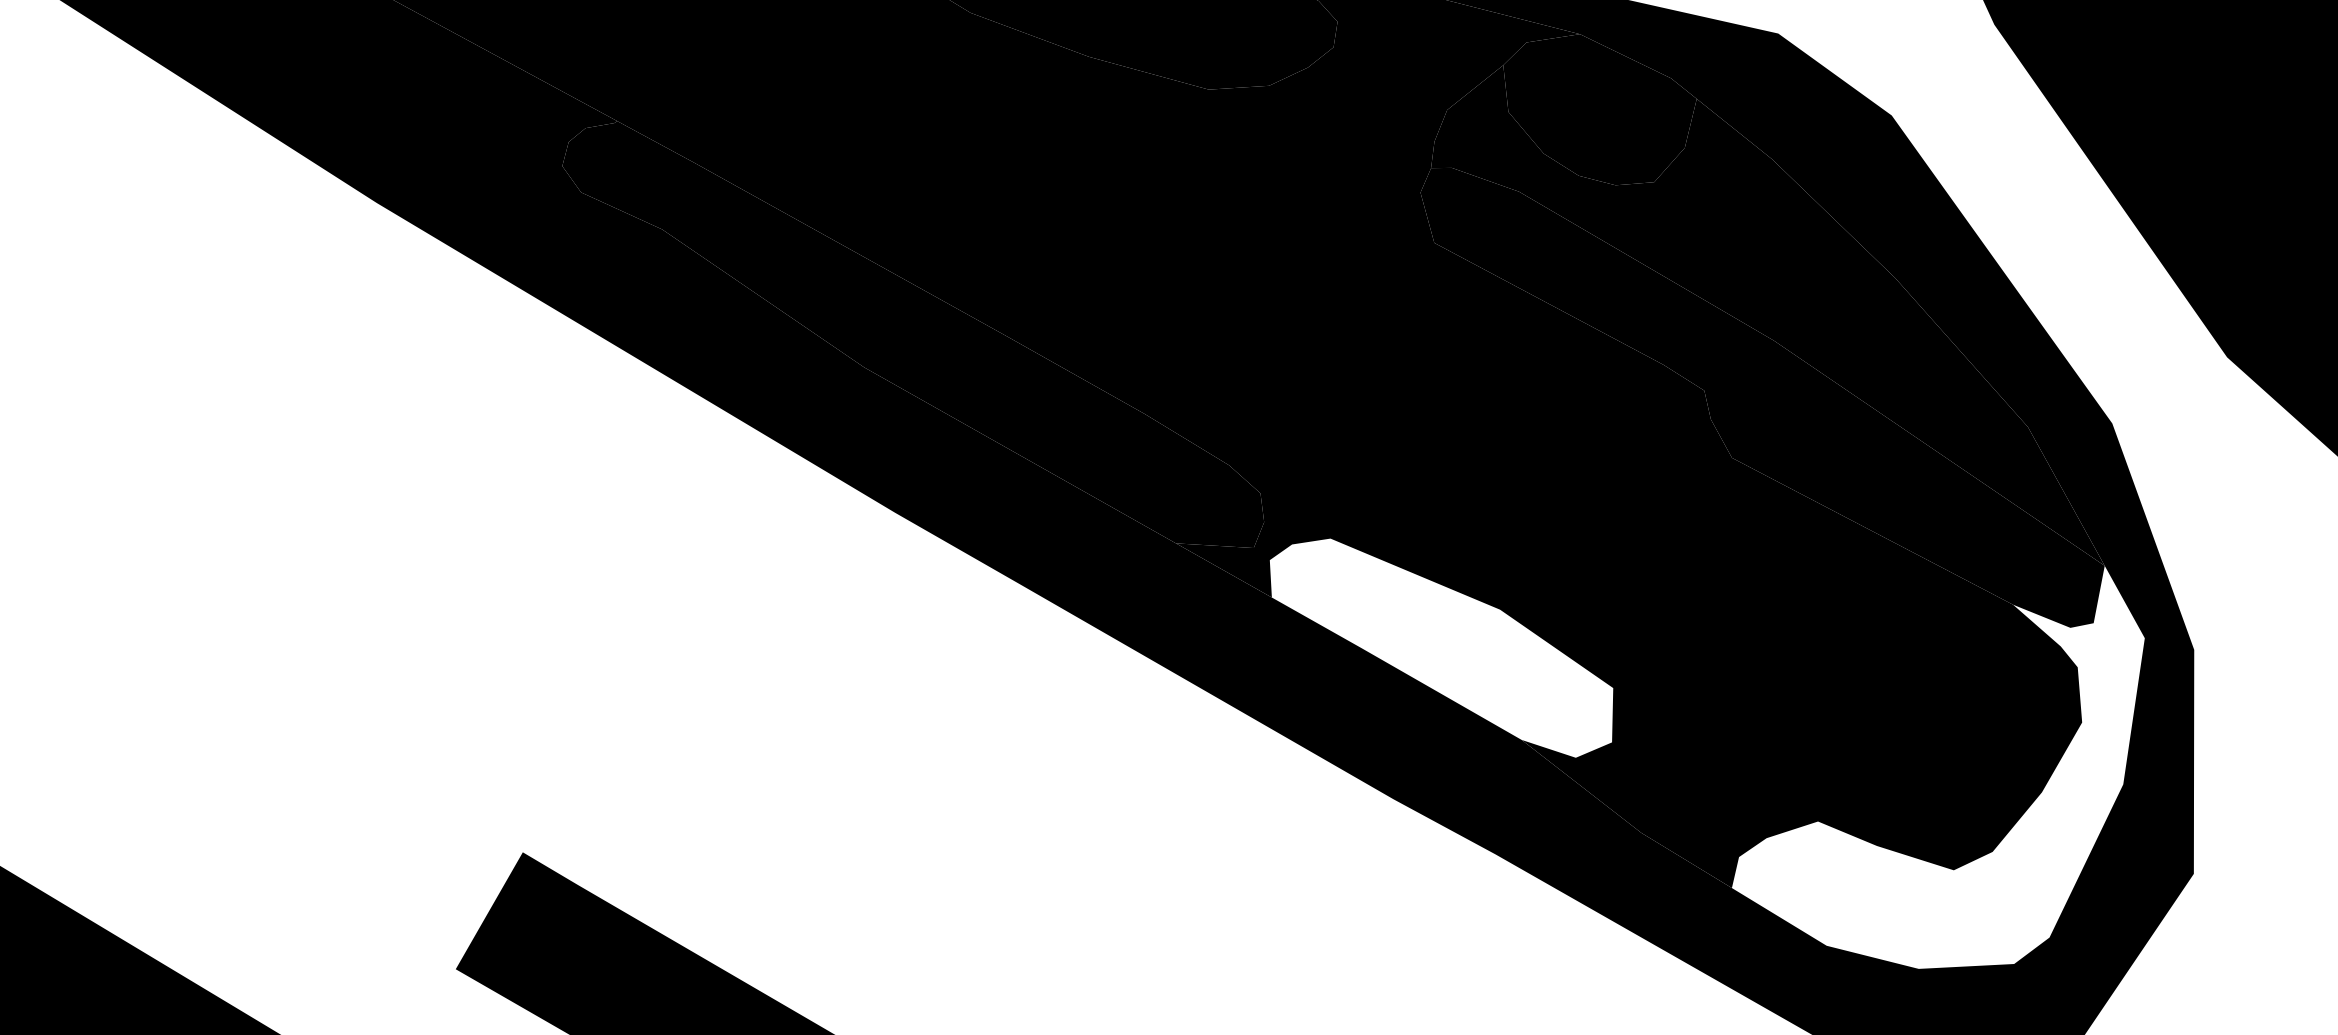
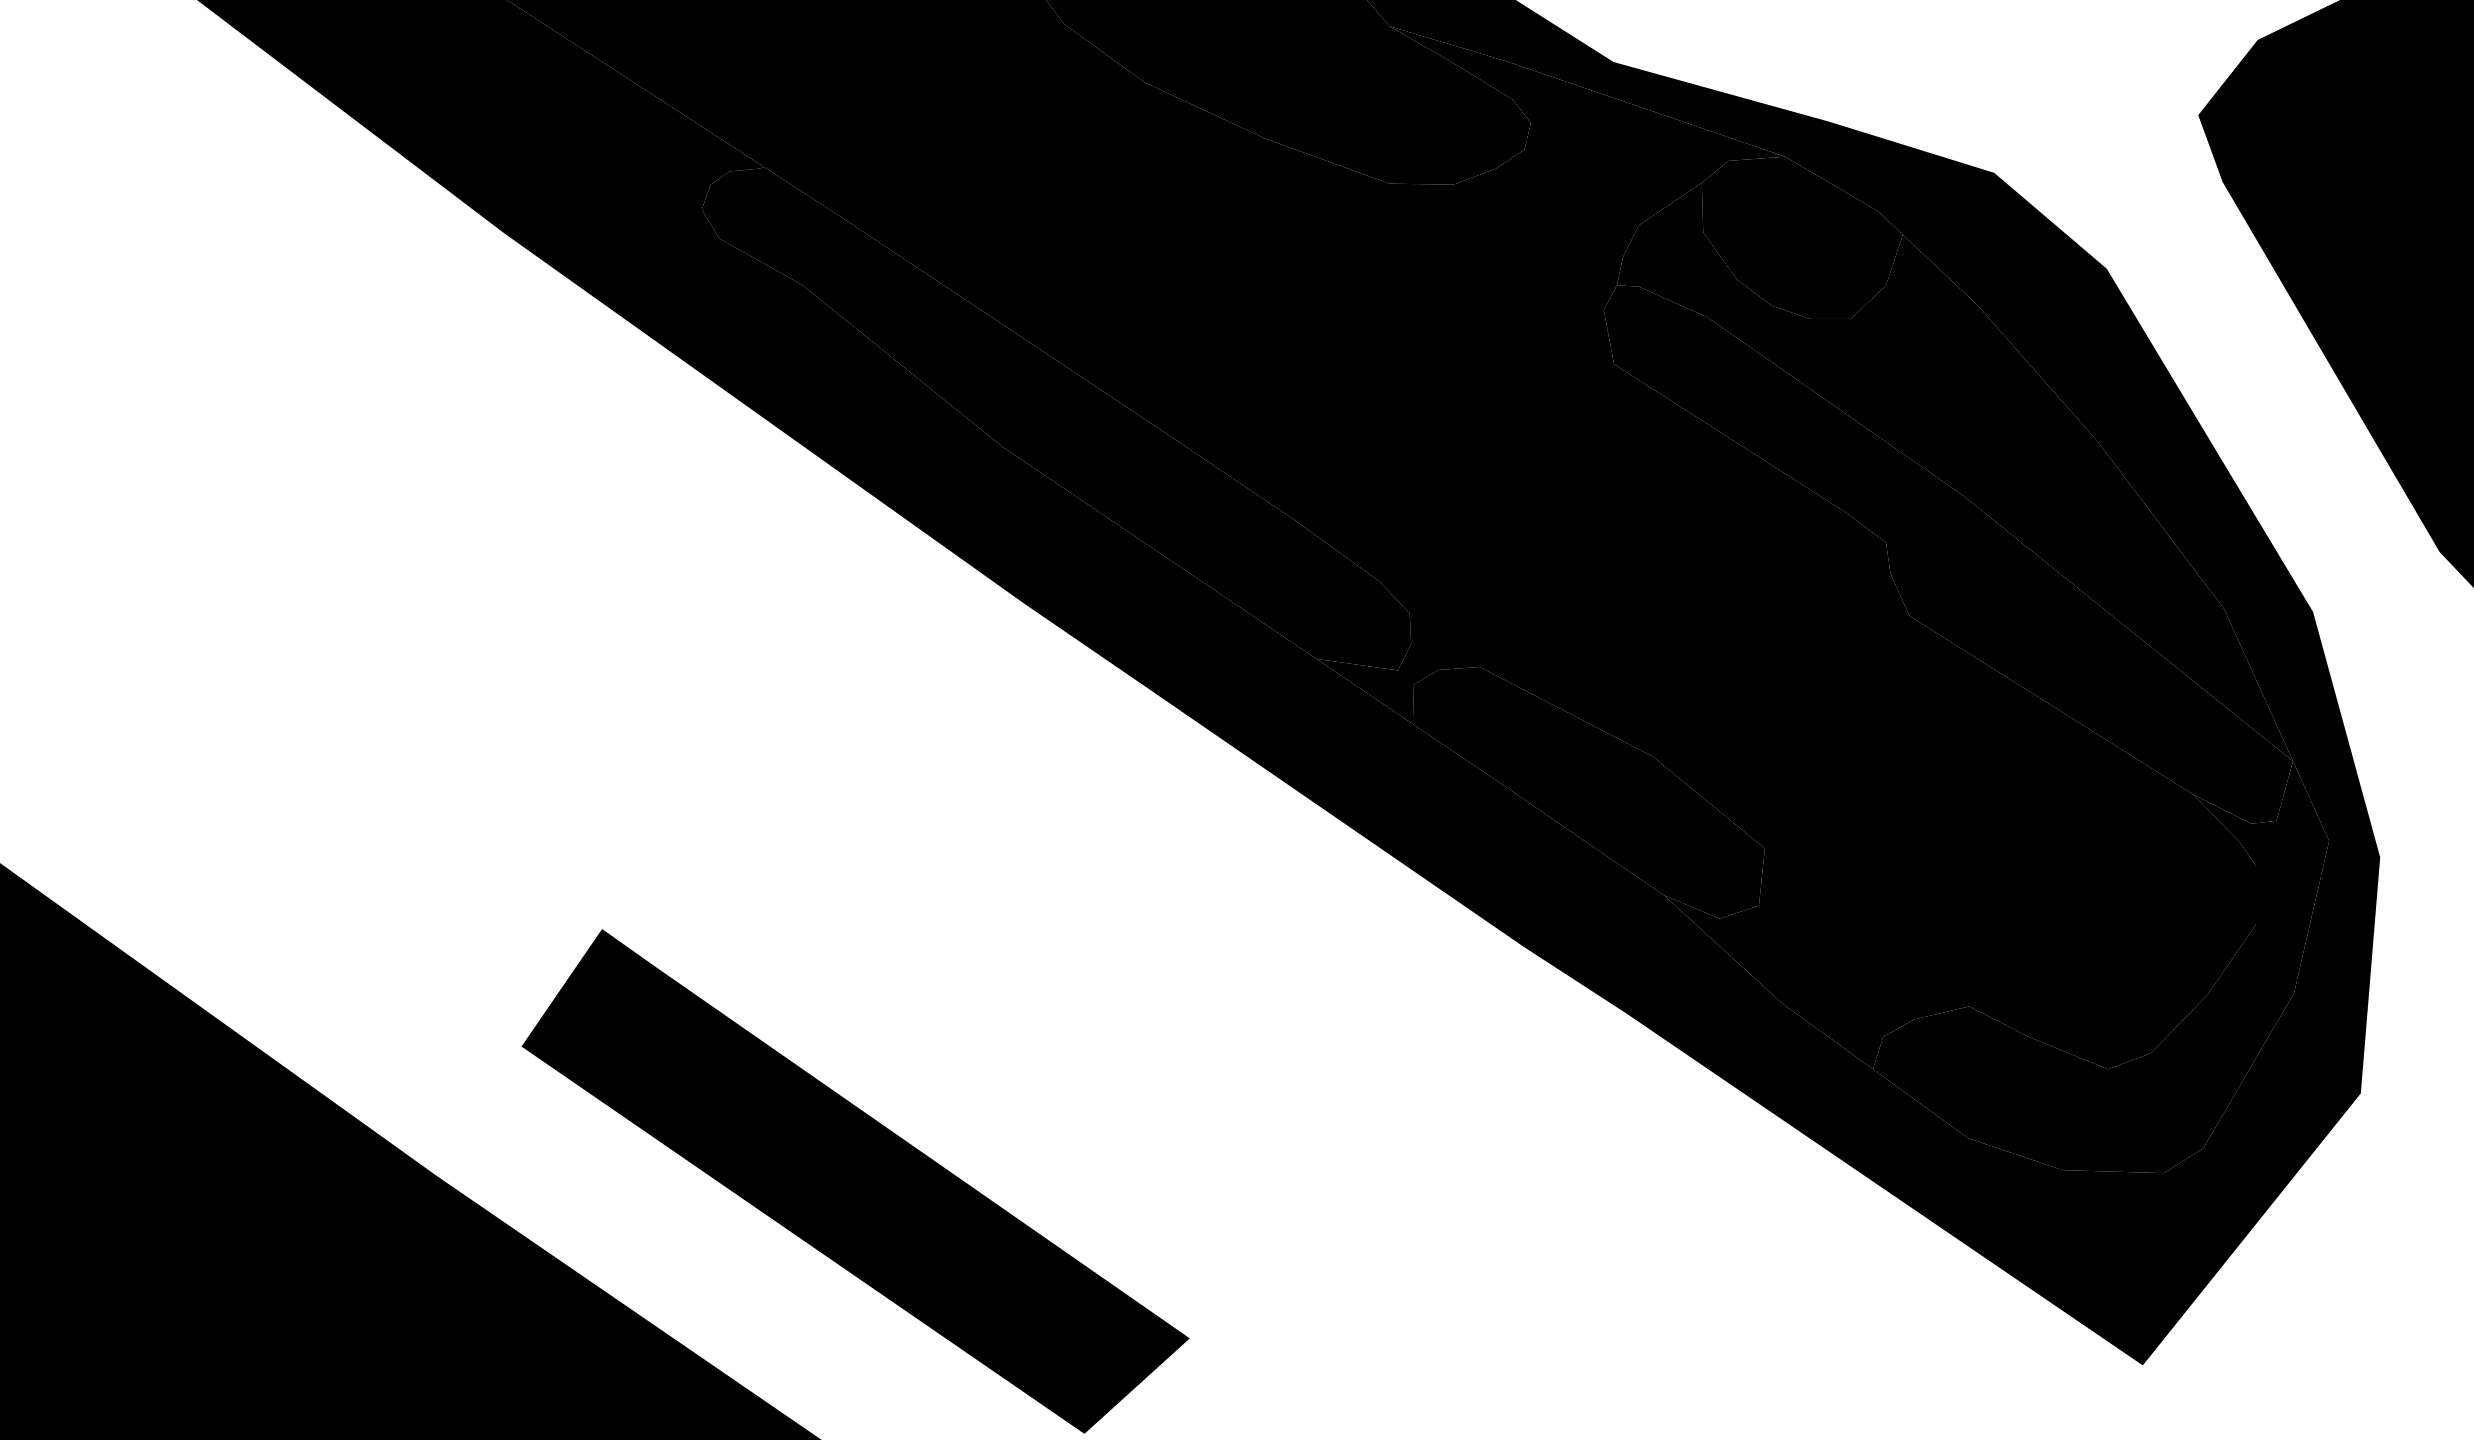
fill: (1442, 648) -> (1588, 792), added
fill: (1938, 774) -> (2100, 967), added

